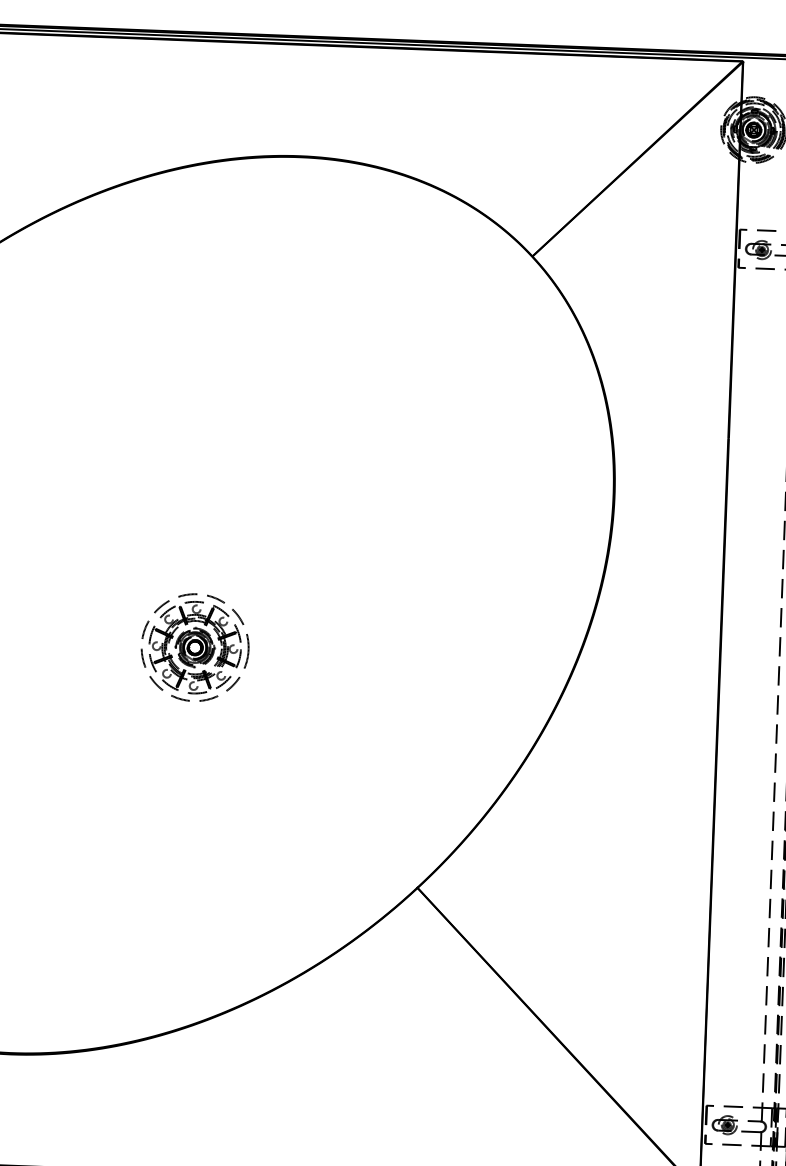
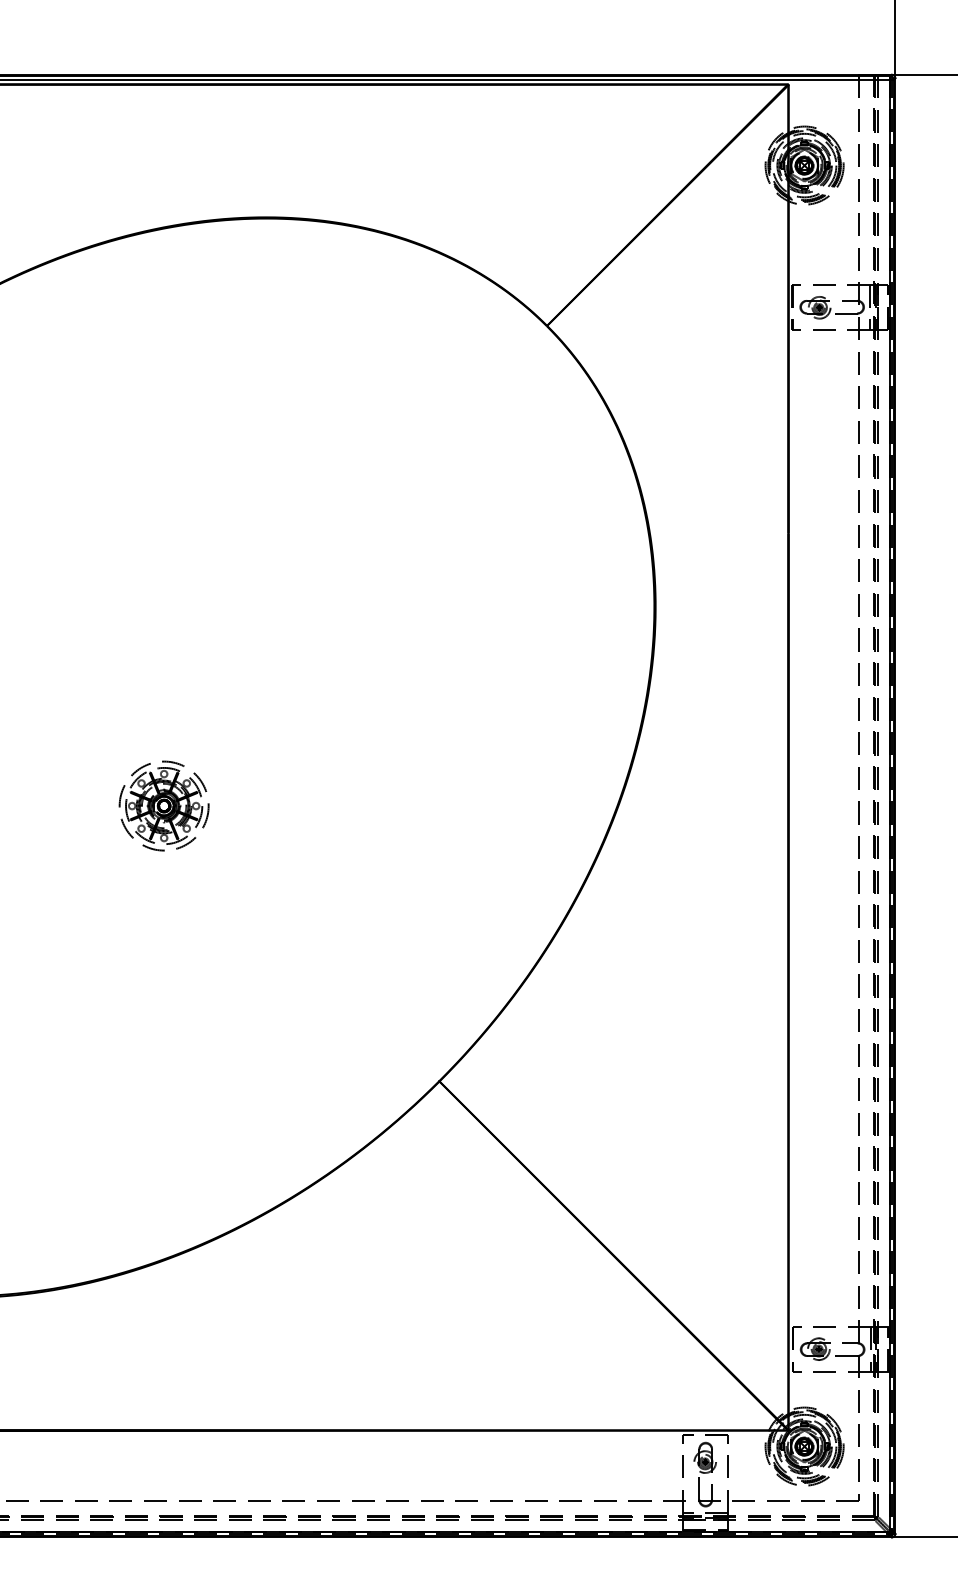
part: (194, 647) -> (163, 805), size x0.7

